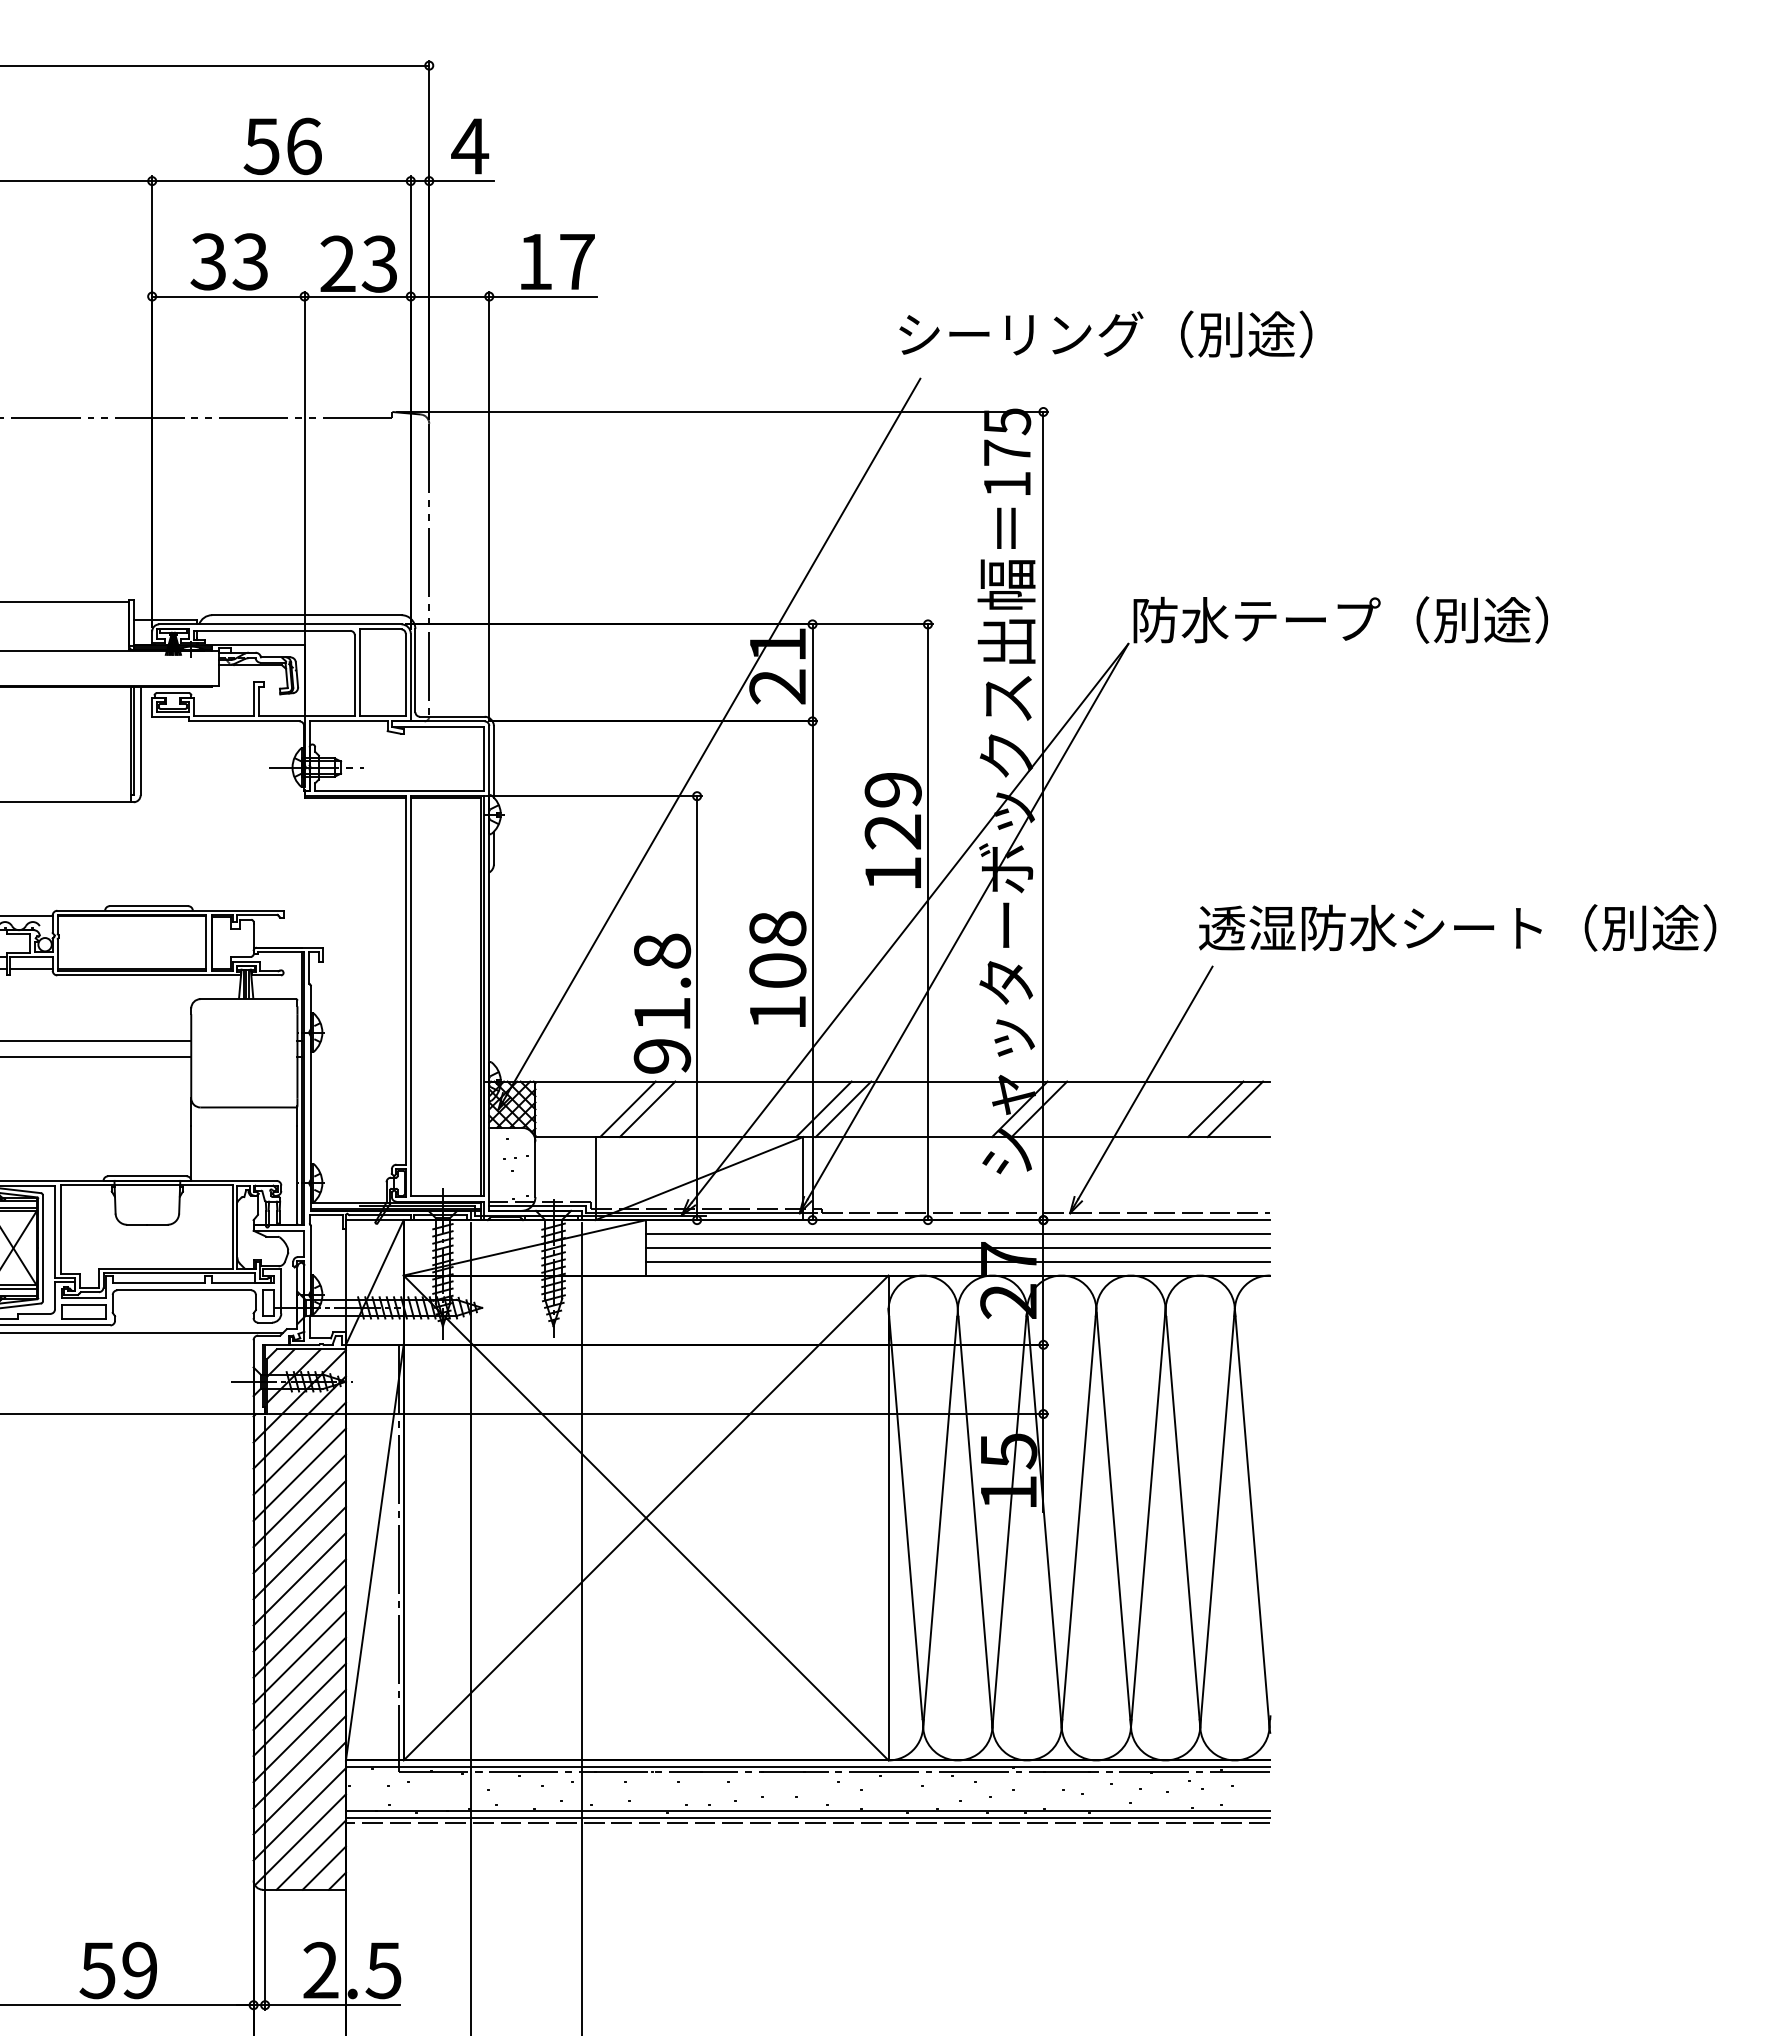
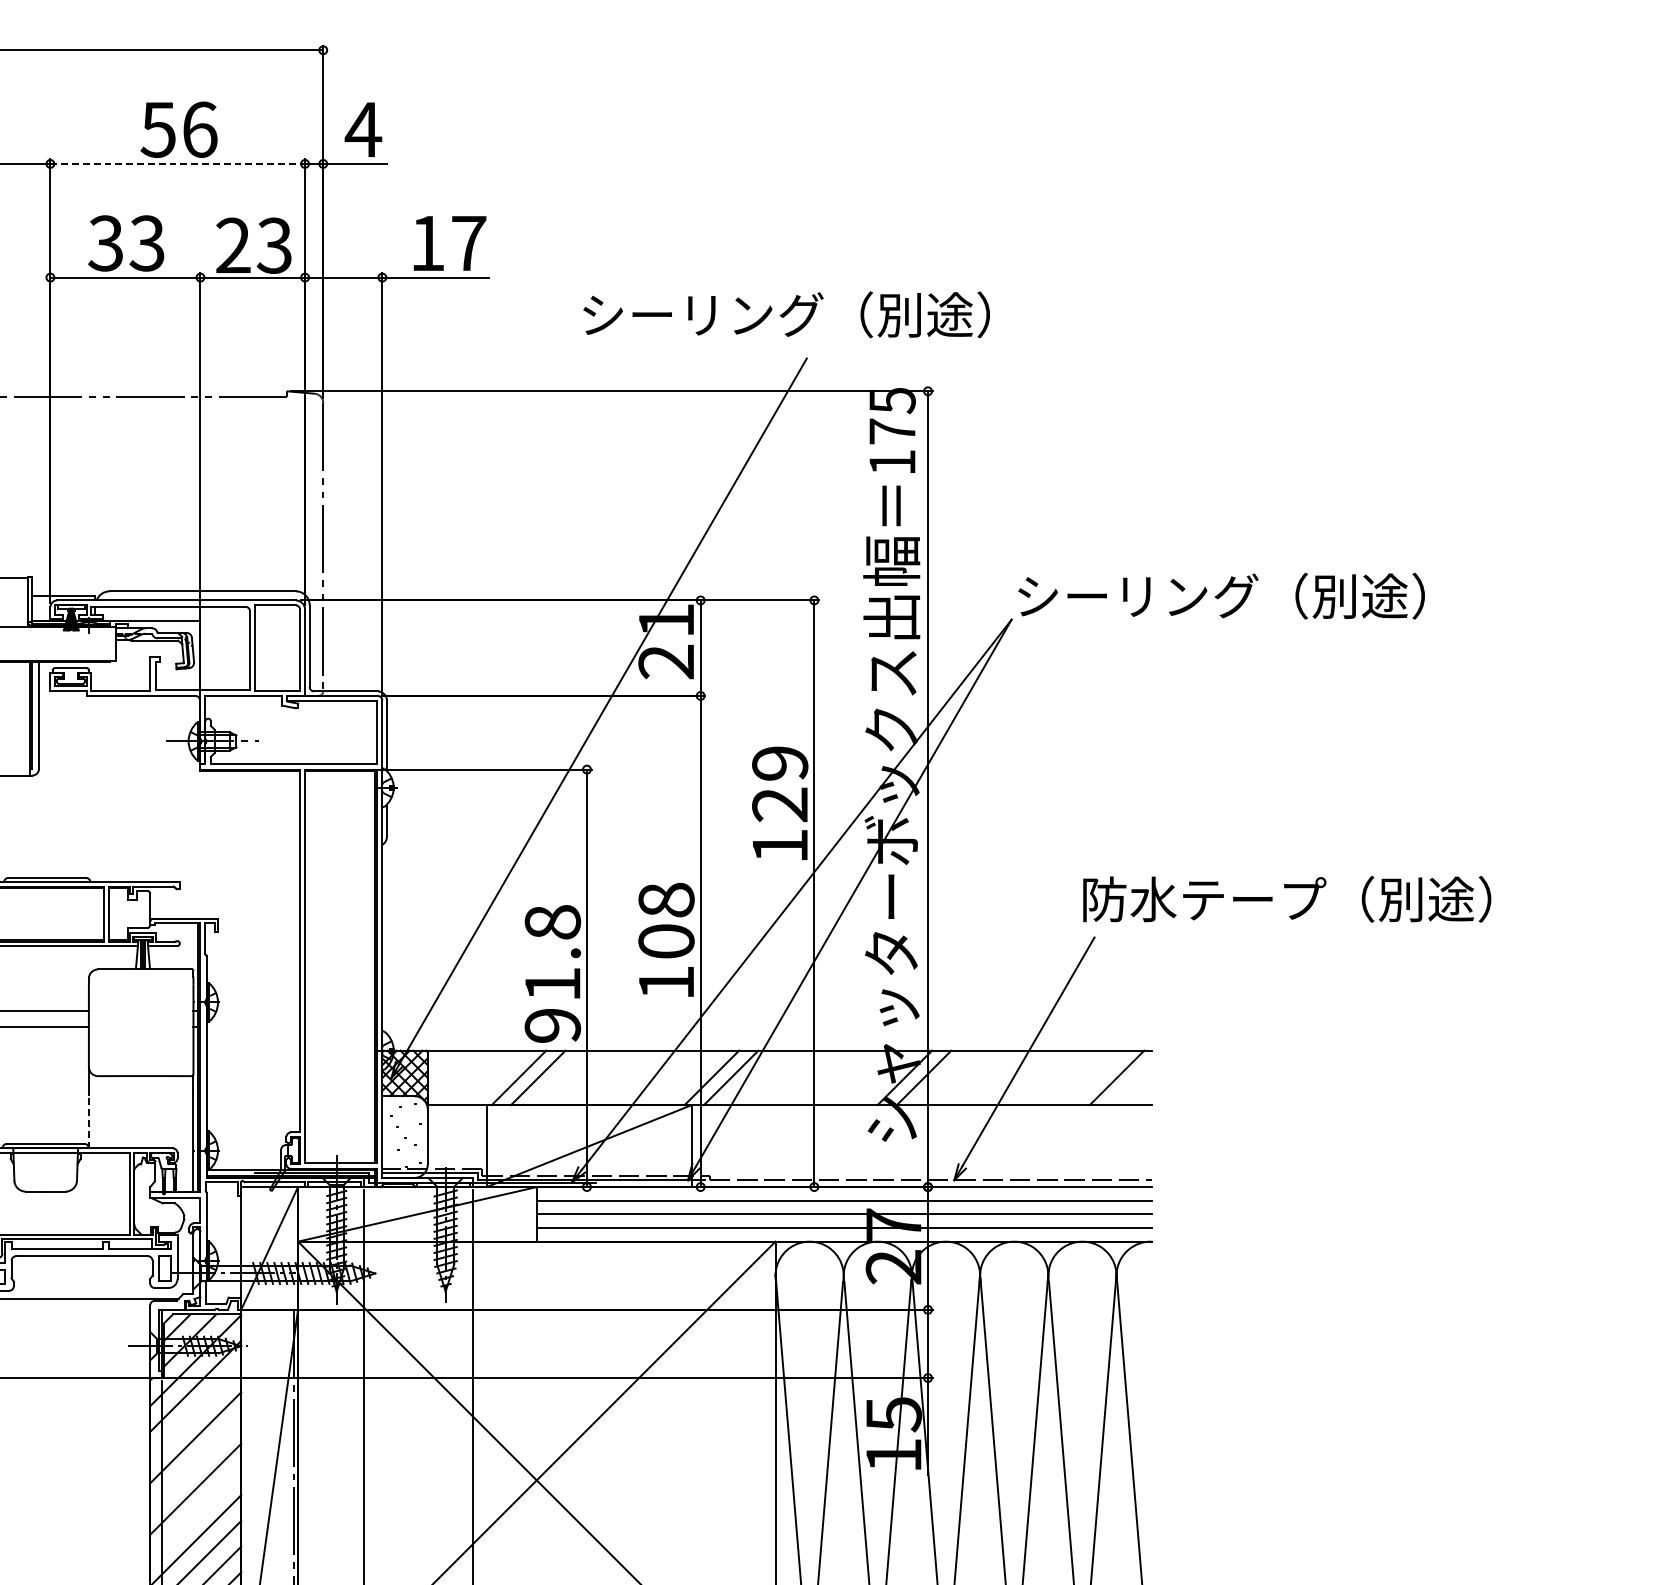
line: (281, 181) -> (177, 164), solid -> dashed
text: (1105, 334) -> (786, 314), moved
text: (1256, 619) -> (1137, 595), 防水テープ（別途） -> シーリング（別途）
text: (1457, 927) -> (1335, 898), 透湿防水シート（別途） -> 防水テープ（別途）
line: (1215, 1109) -> (1097, 1078), removed
line: (191, 1153) -> (89, 1121), solid -> dashed
line: (299, 1448) -> (195, 1411), removed
line: (299, 1500) -> (195, 1463), removed
line: (299, 1552) -> (195, 1514), removed

